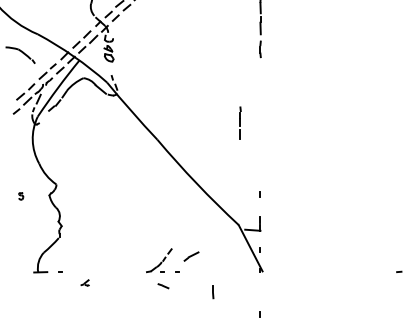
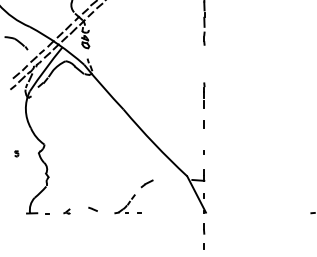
line: (240, 122) -> (204, 95), moved
line: (259, 158) -> (203, 124), added
line: (191, 256) -> (147, 183), moved
part: (84, 282) -> (66, 211), moved
part: (163, 286) -> (93, 209), moved
line: (213, 292) -> (204, 229), moved

